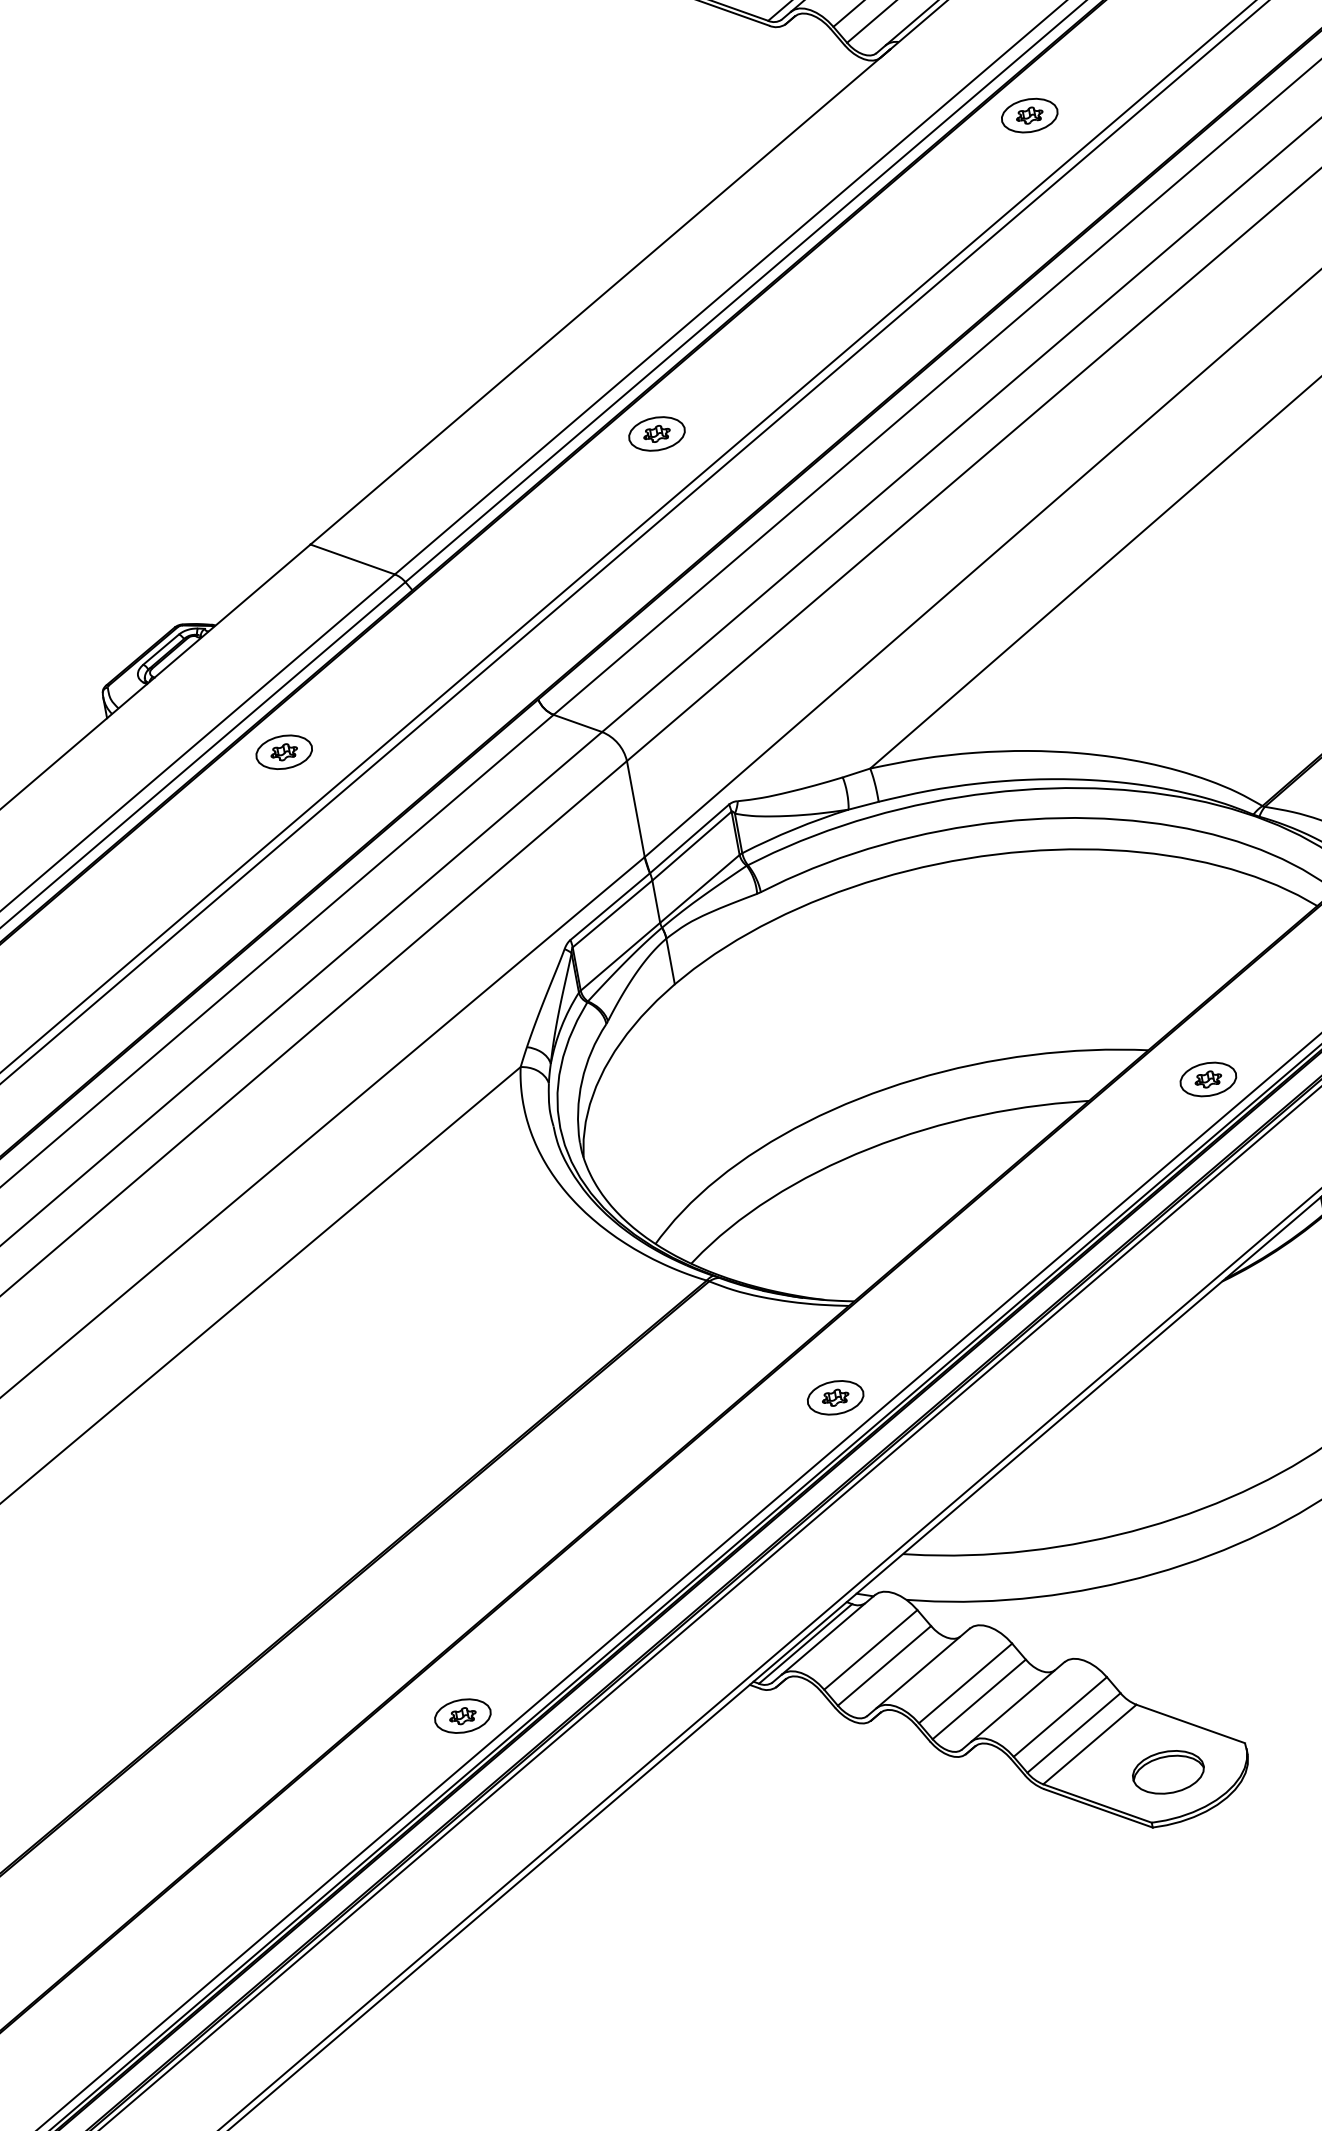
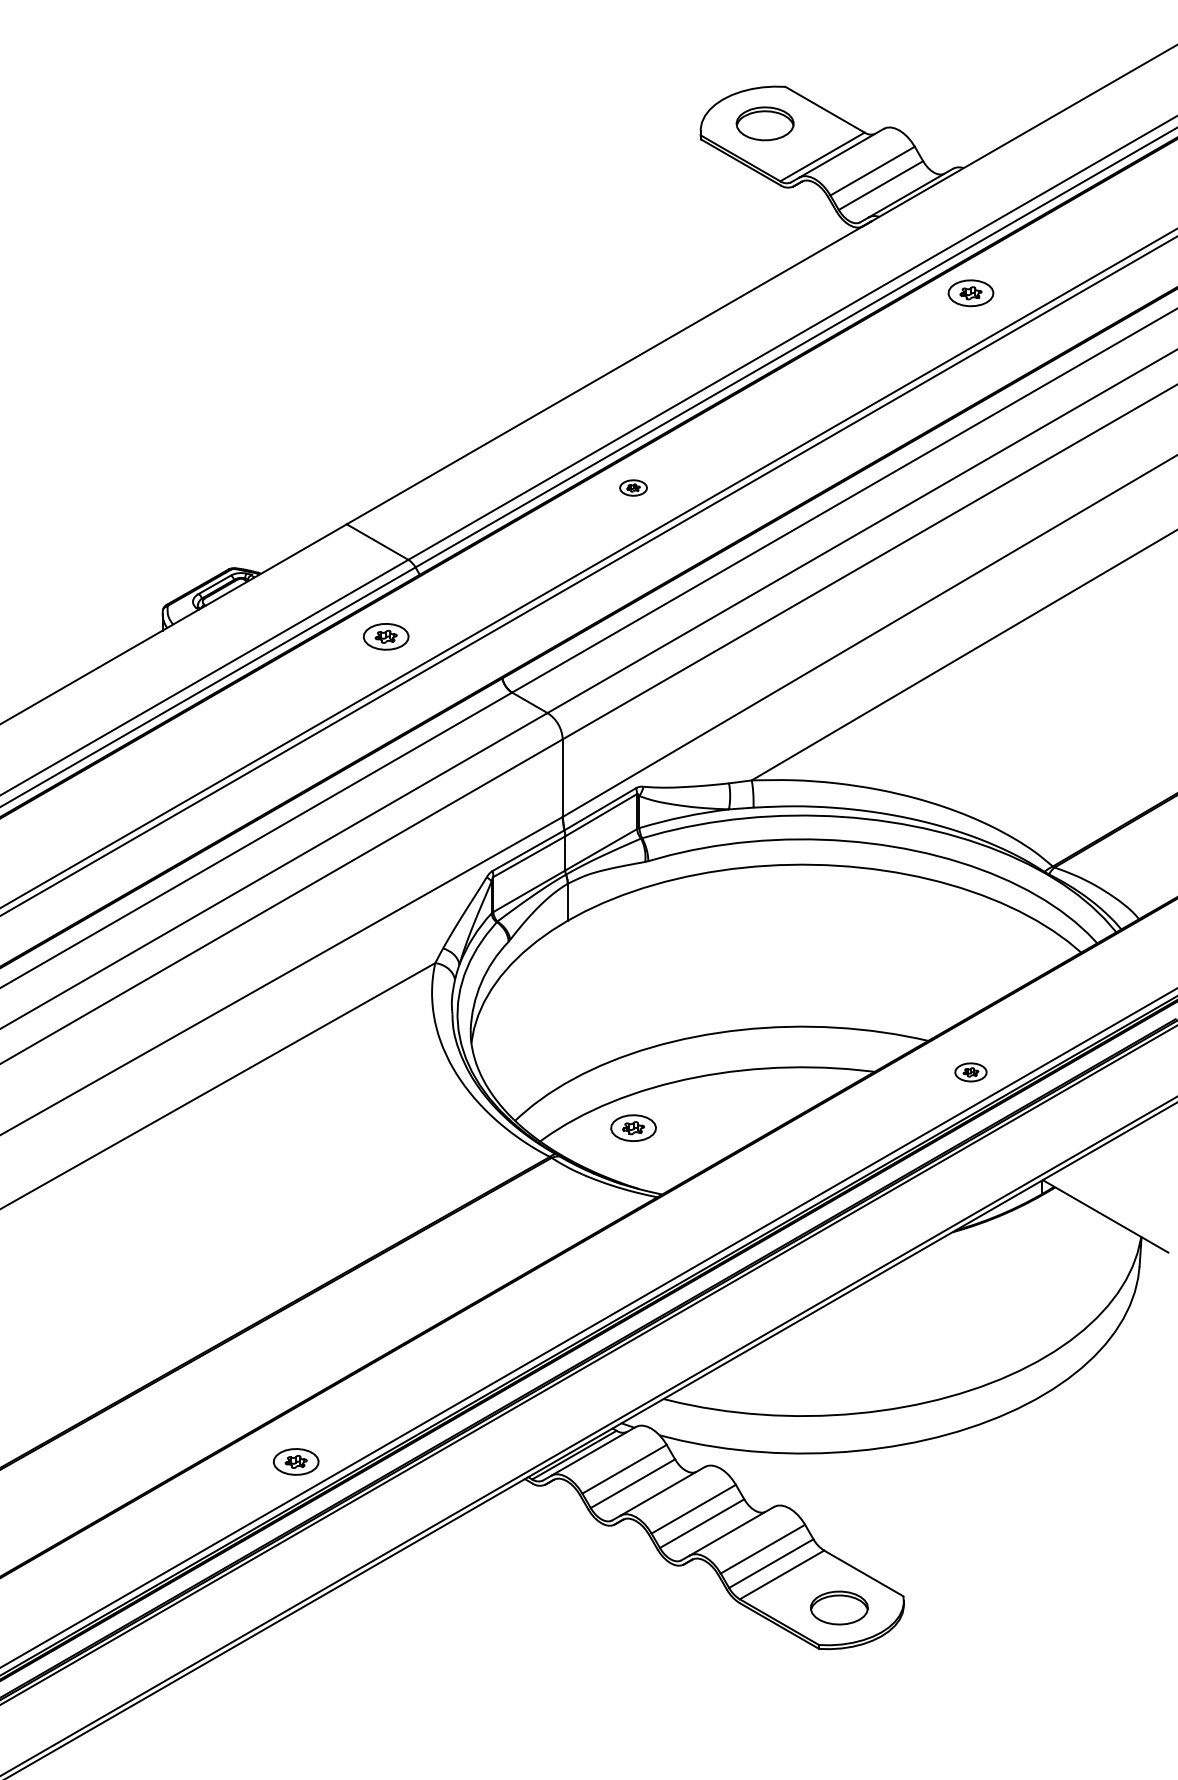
part: (656, 433) -> (633, 487), size x0.6
part: (283, 752) -> (385, 636), moved
part: (1207, 1079) -> (970, 1072), size x0.7
part: (835, 1397) -> (633, 1127), moved

